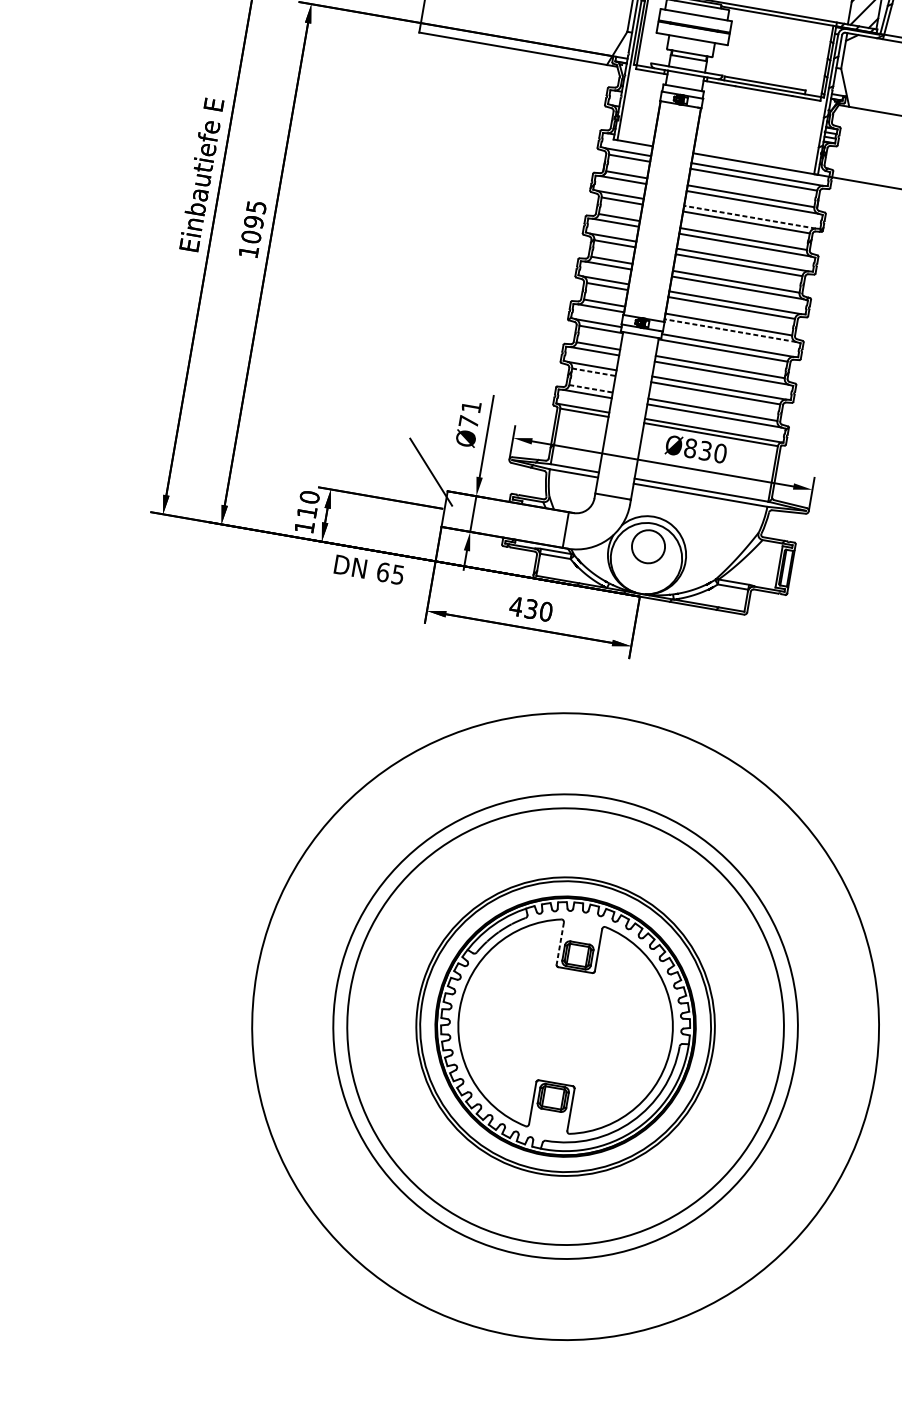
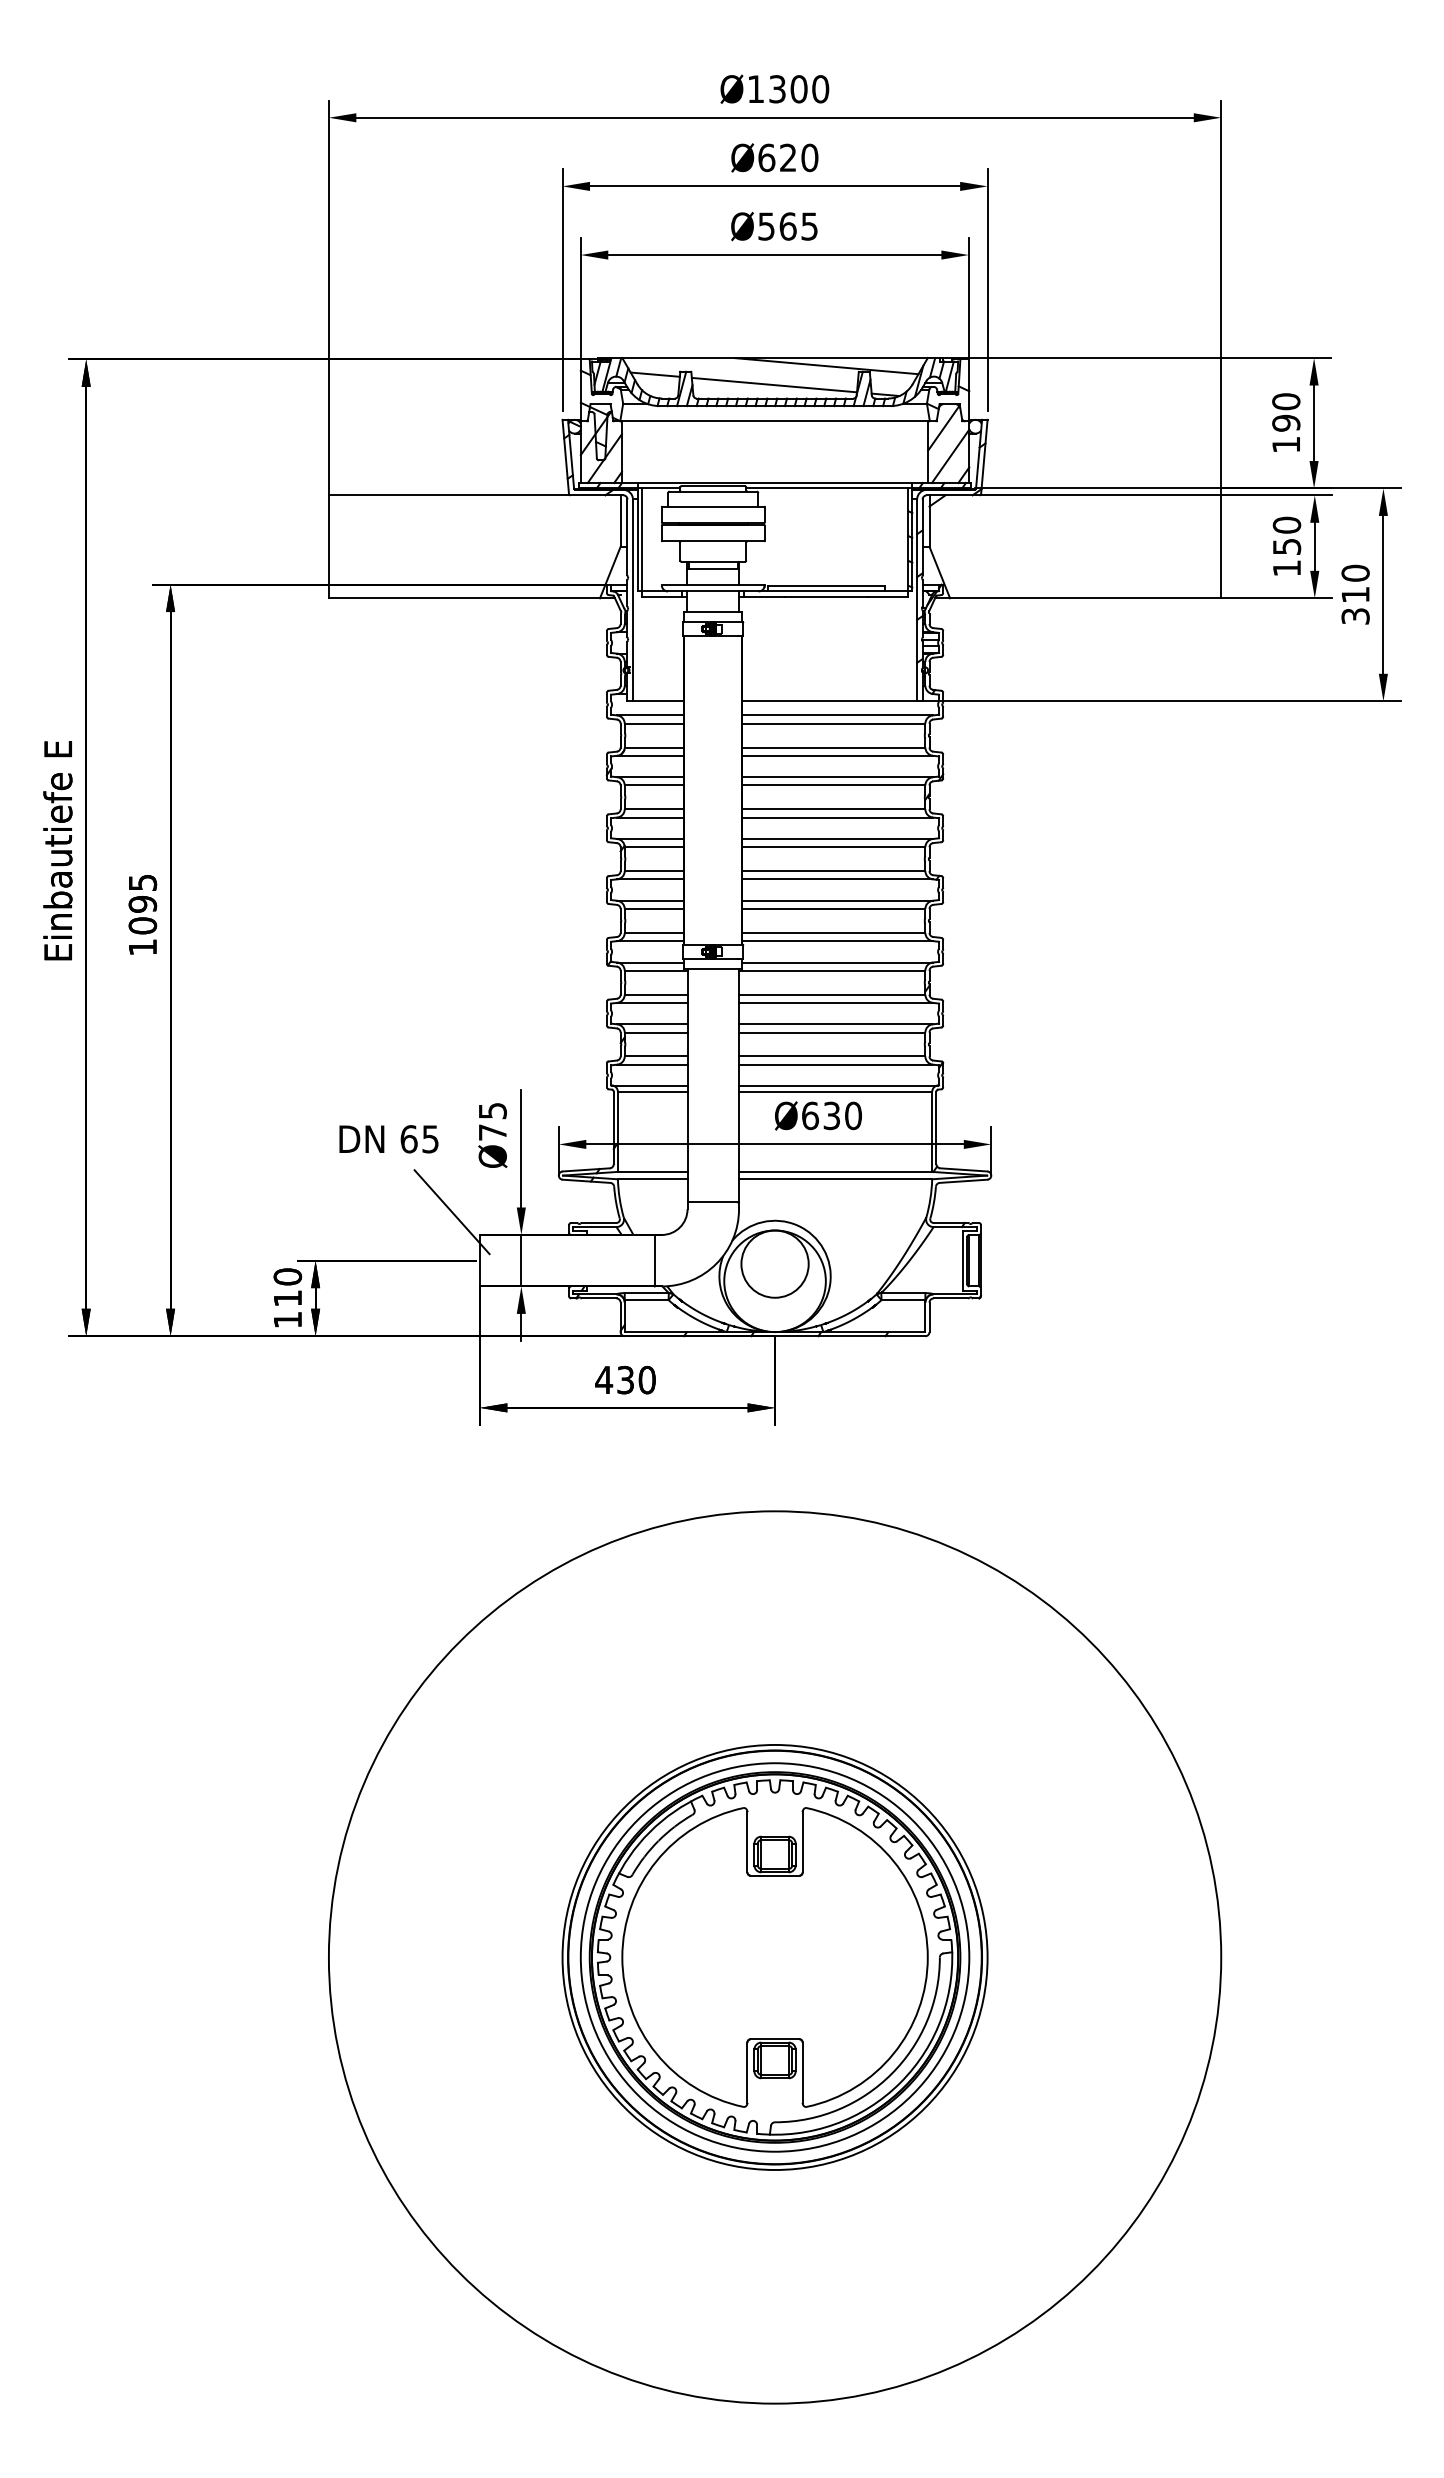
line: (749, 217) -> (837, 777), dashed -> solid
line: (730, 330) -> (837, 941), dashed -> solid
line: (594, 372) -> (656, 1032), dashed -> solid
line: (591, 388) -> (656, 1056), dashed -> solid
text: (471, 407) -> (492, 1111), Ø71 -> Ø75
text: (690, 448) -> (810, 1115), Ø830 -> Ø630
circle: (648, 546) -> (774, 1263), size x1.43
text: (368, 570) -> (388, 1139), moved
line: (560, 943) -> (747, 1842), dashed -> solid
circle: (565, 1026) -> (774, 1957), size x0.62
circle: (565, 1026) -> (774, 1957), size x0.62

